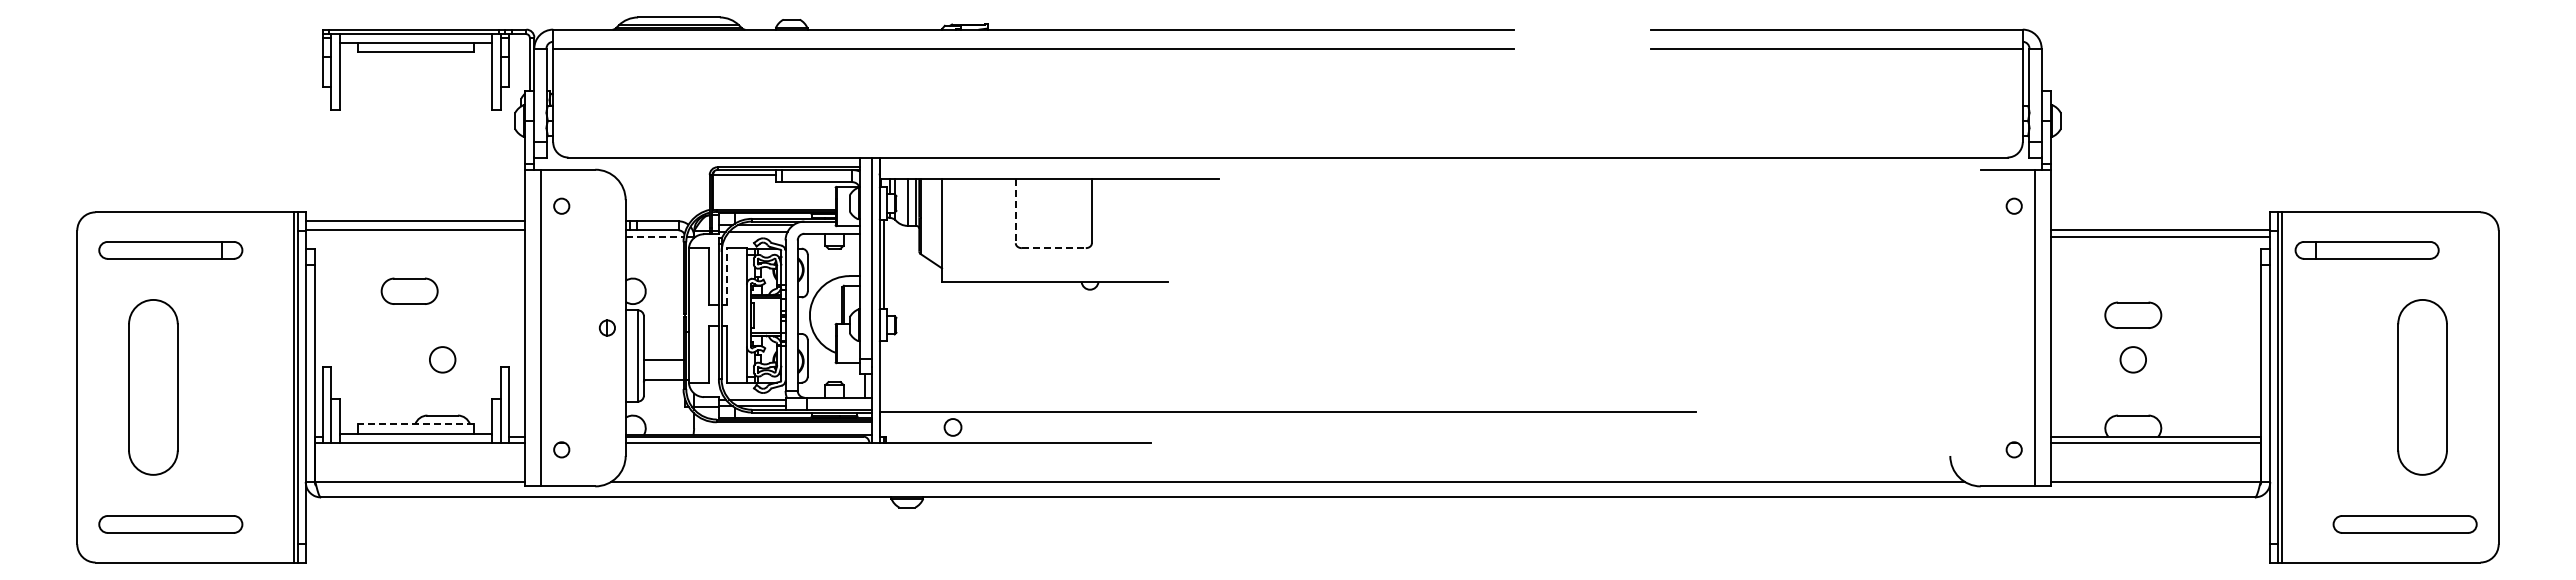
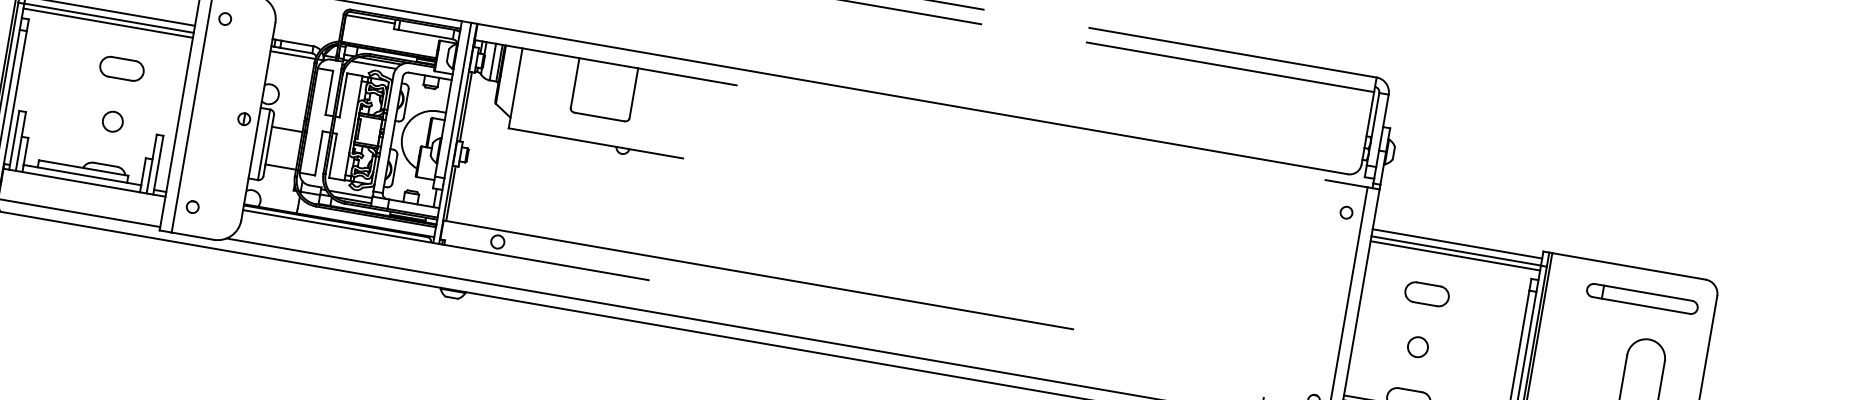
line: (1015, 211) -> (574, 83), dashed -> solid
line: (2160, 221) -> (1457, 244), added
line: (415, 236) -> (108, 22), added
line: (655, 236) -> (293, 54), dashed -> solid
line: (1053, 248) -> (599, 117), dashed -> solid
part: (2366, 250) -> (1641, 298), moved
line: (727, 276) -> (343, 95), dashed -> solid
part: (409, 290) -> (121, 68), moved
part: (2133, 314) -> (1427, 293), moved
line: (663, 359) -> (287, 129), moved
line: (883, 376) -> (450, 193), added
line: (416, 424) -> (84, 168), dashed -> solid

